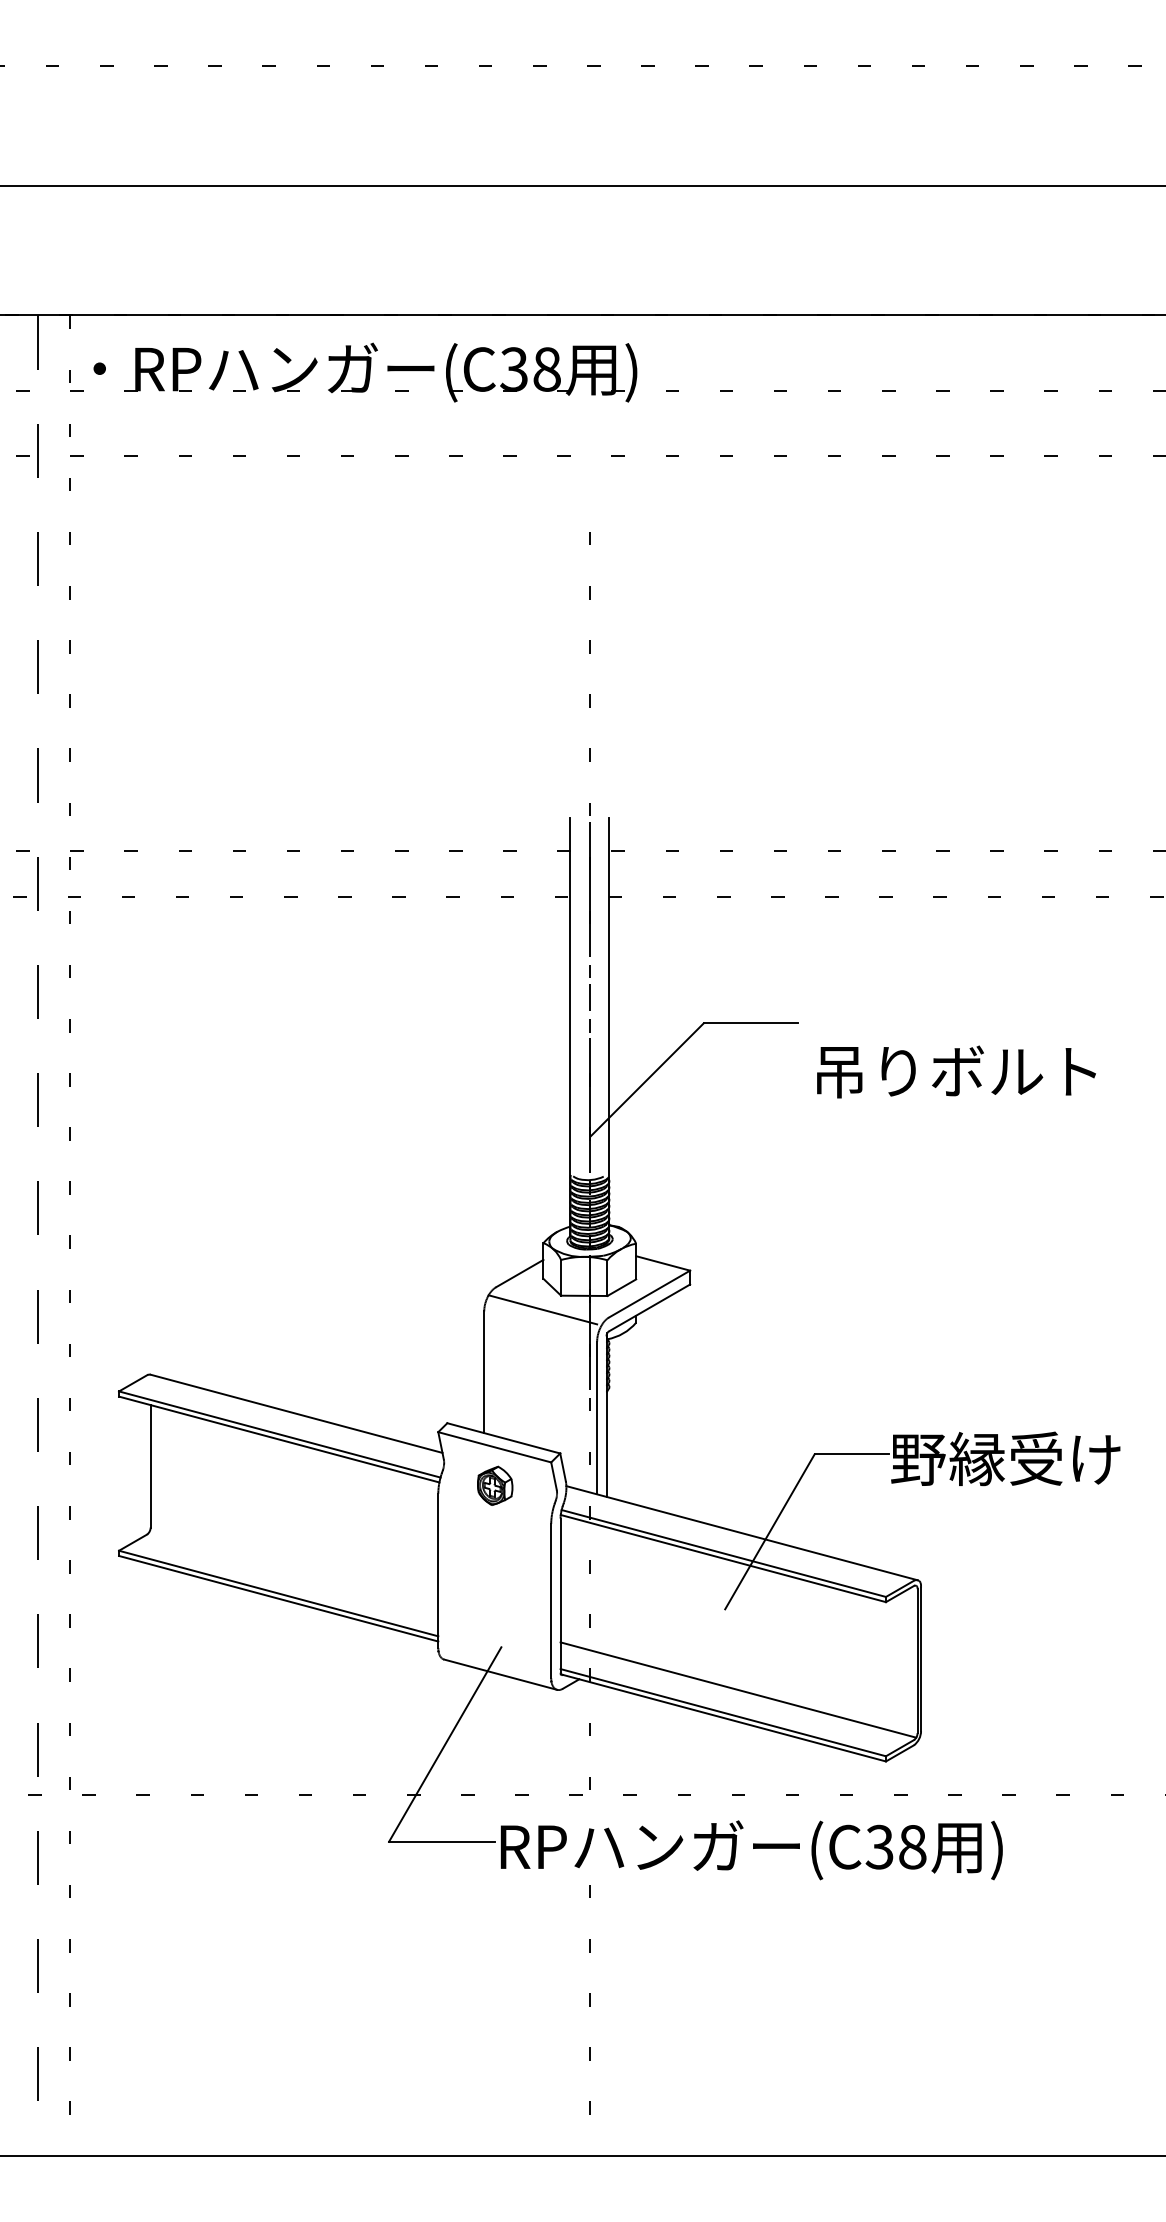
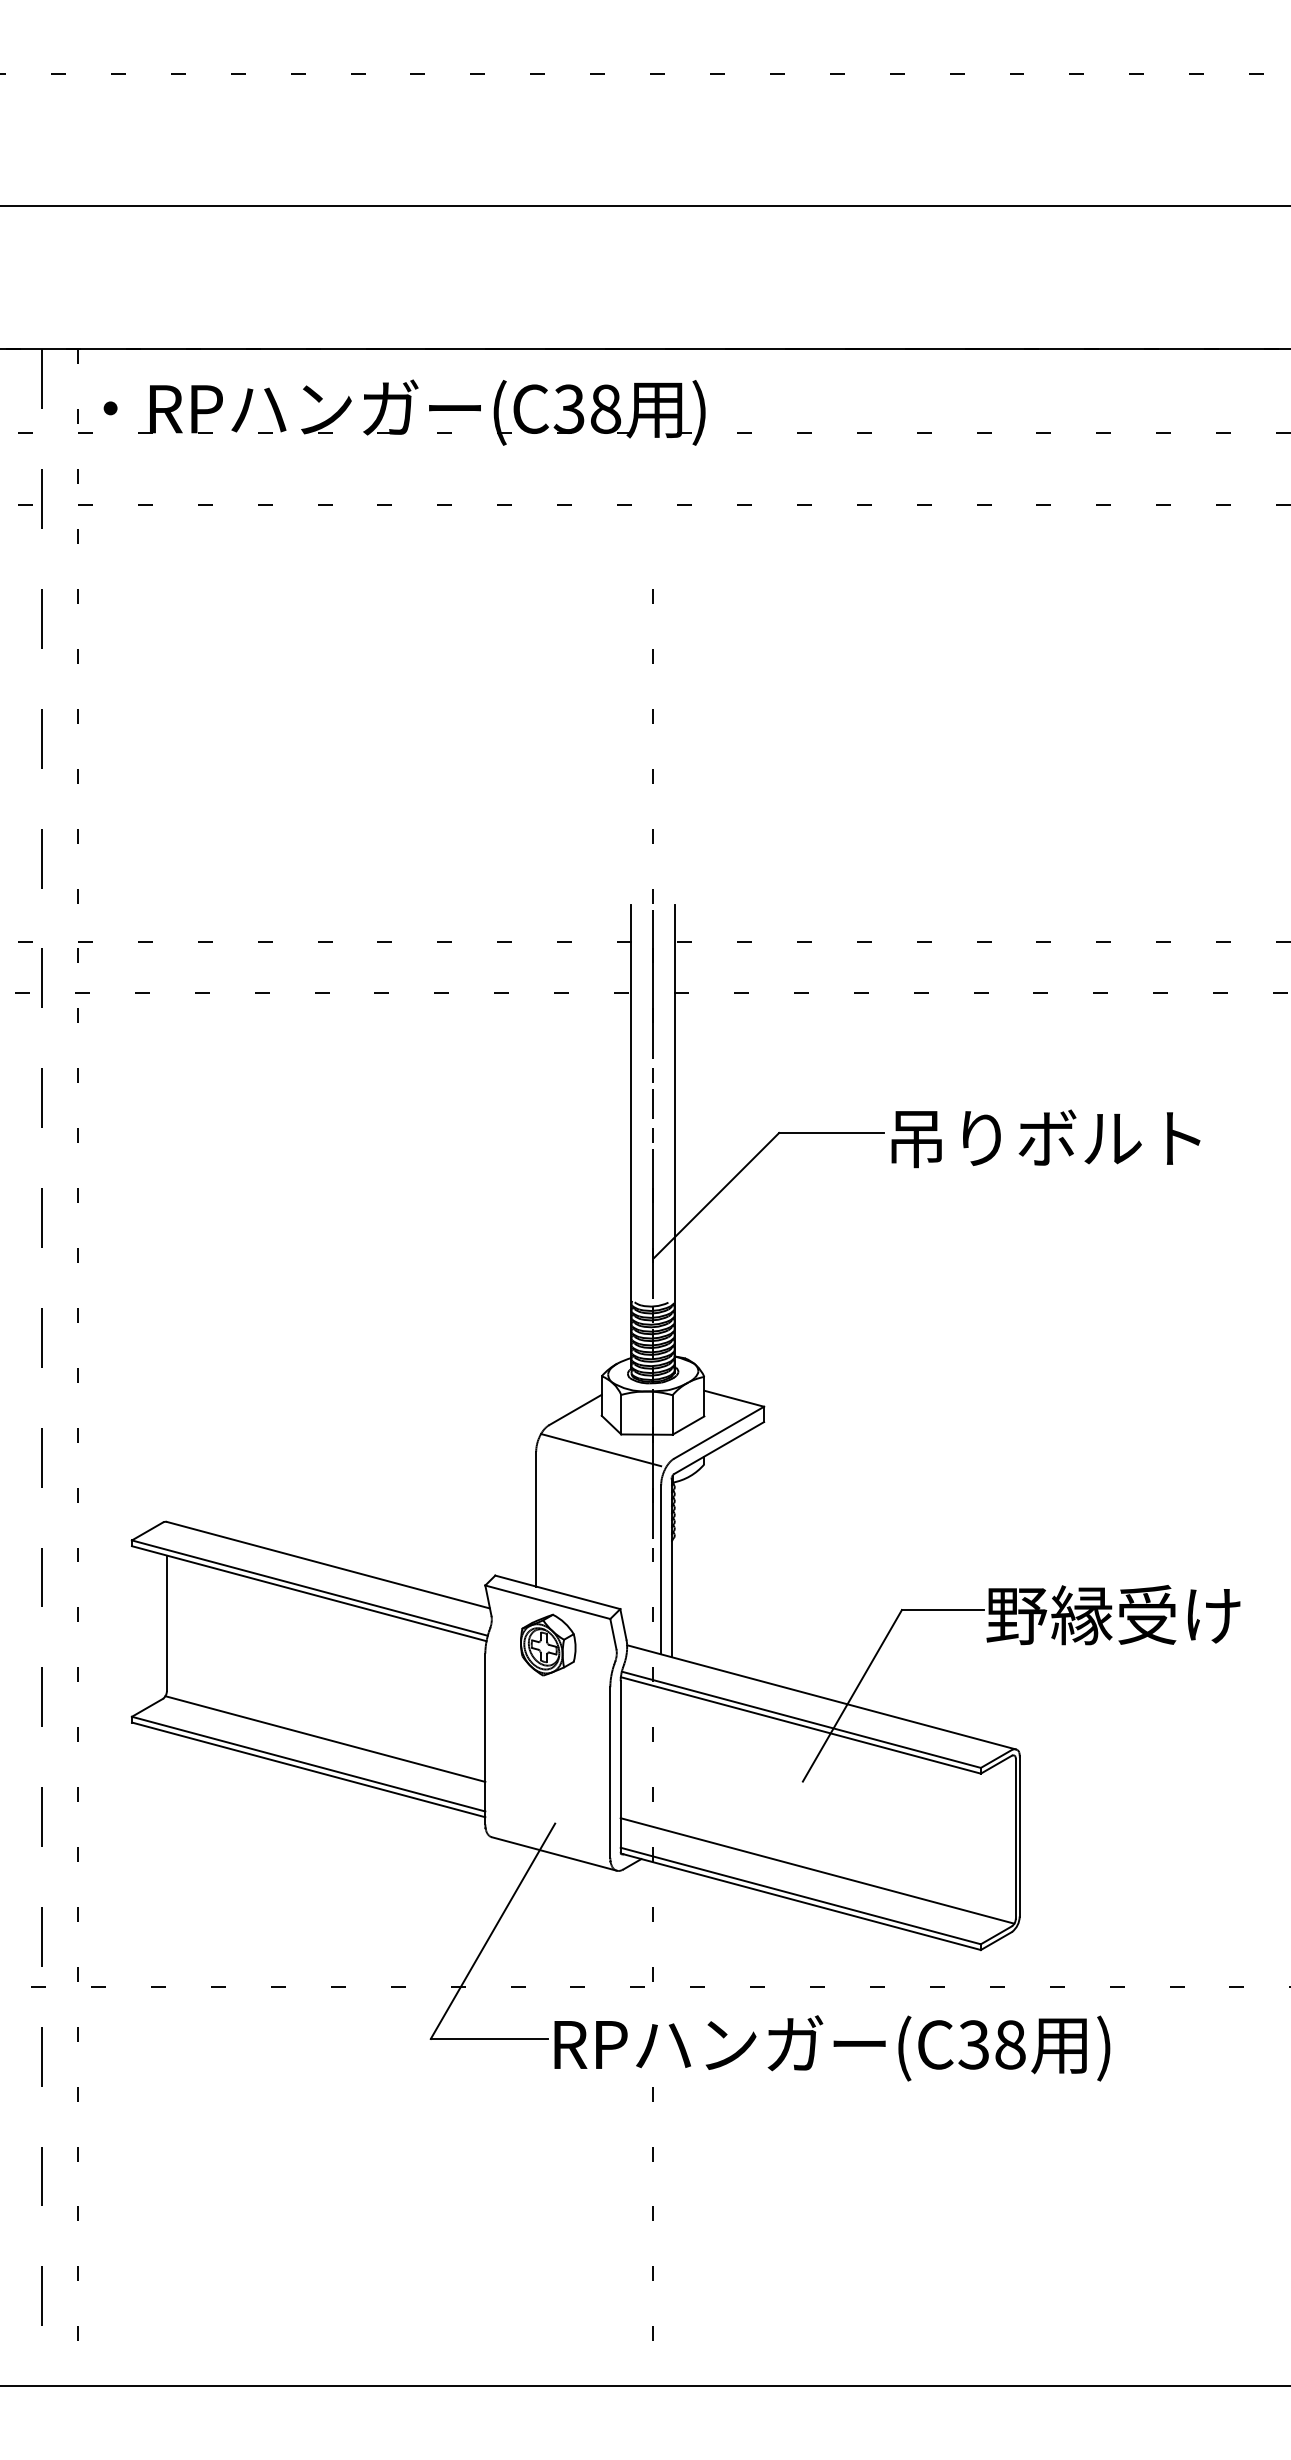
text: (956, 1071) -> (1045, 1138), moved
part: (495, 1485) -> (548, 1644), size x1.43
line: (293, 1570) -> (325, 1738), added

